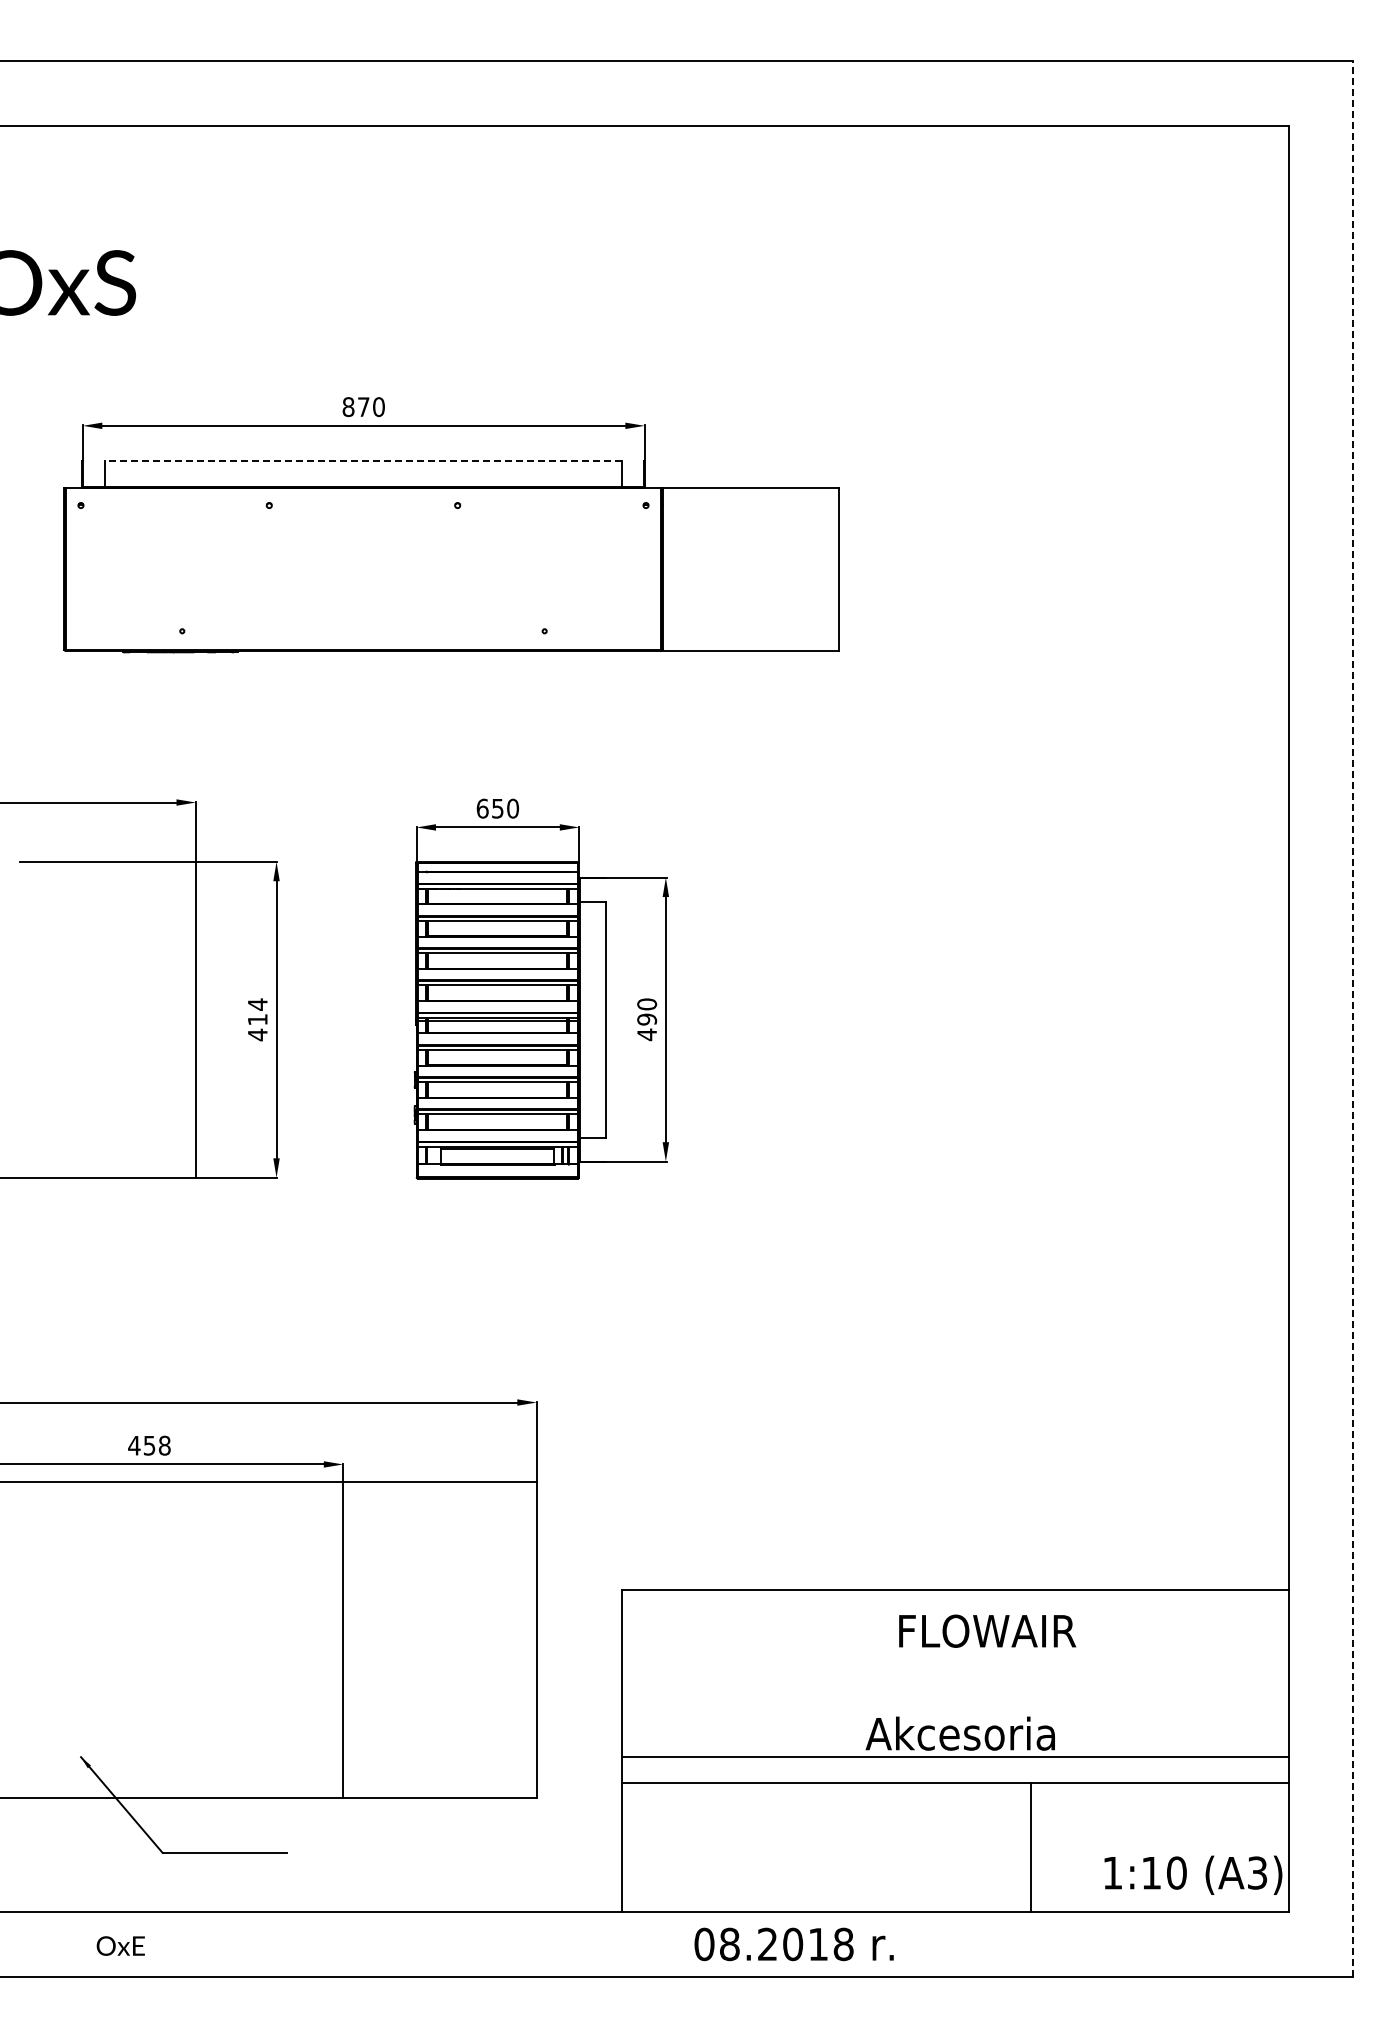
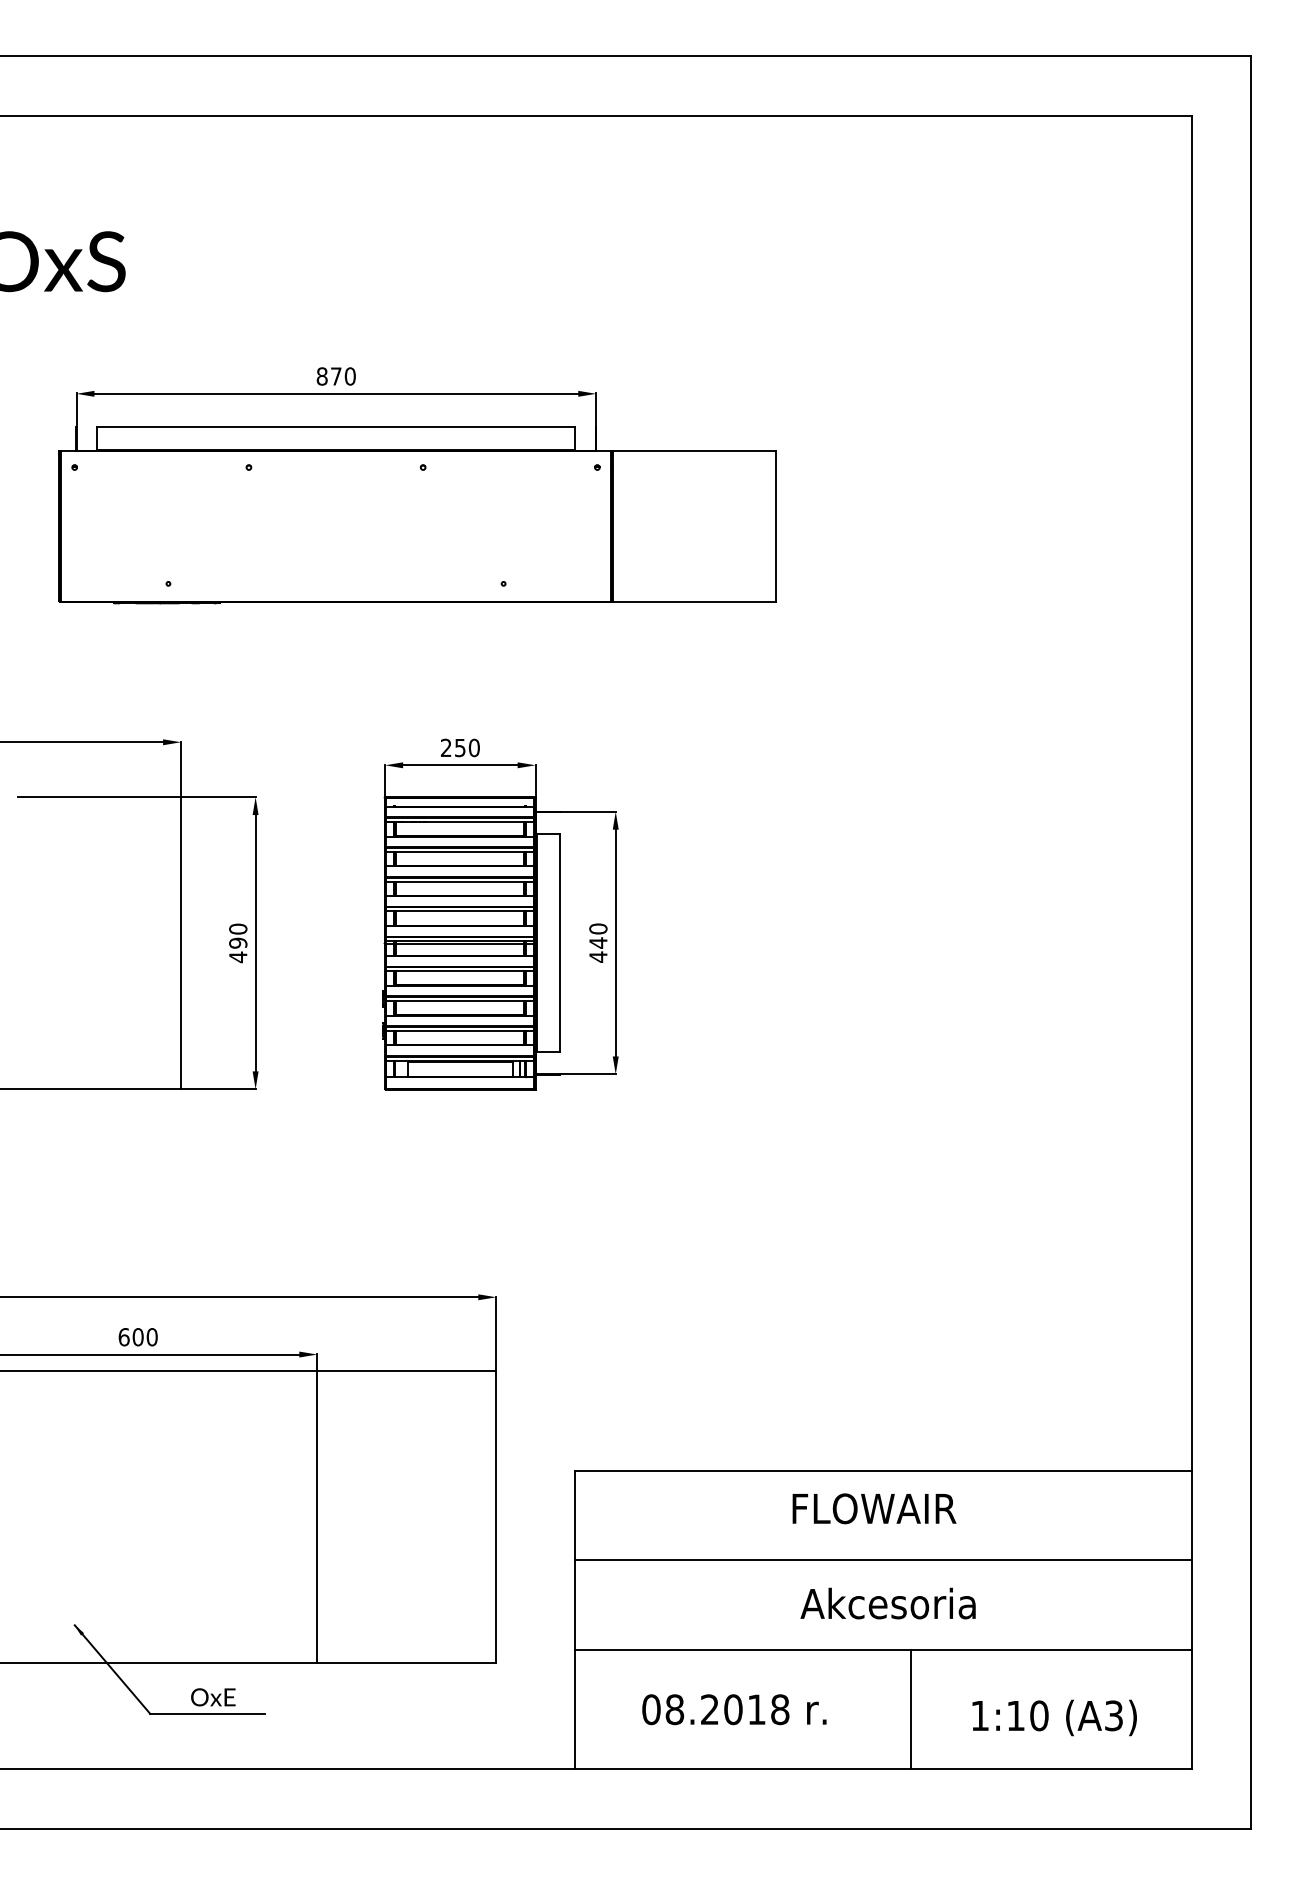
line: (363, 461) -> (336, 426), dashed -> solid
text: (482, 808) -> (446, 747), 650 -> 250
text: (257, 1011) -> (238, 935), 414 -> 490
line: (1353, 1018) -> (1251, 942), dashed -> solid
text: (647, 1019) -> (598, 942), 490 -> 440
text: (149, 1445) -> (138, 1337), 458 -> 600
text: (987, 1630) -> (874, 1508), moved
line: (954, 1756) -> (882, 1559), moved
line: (1030, 1847) -> (910, 1708), moved
text: (1193, 1874) -> (1054, 1717), moved
text: (793, 1944) -> (733, 1709), moved
text: (120, 1945) -> (213, 1696), moved

